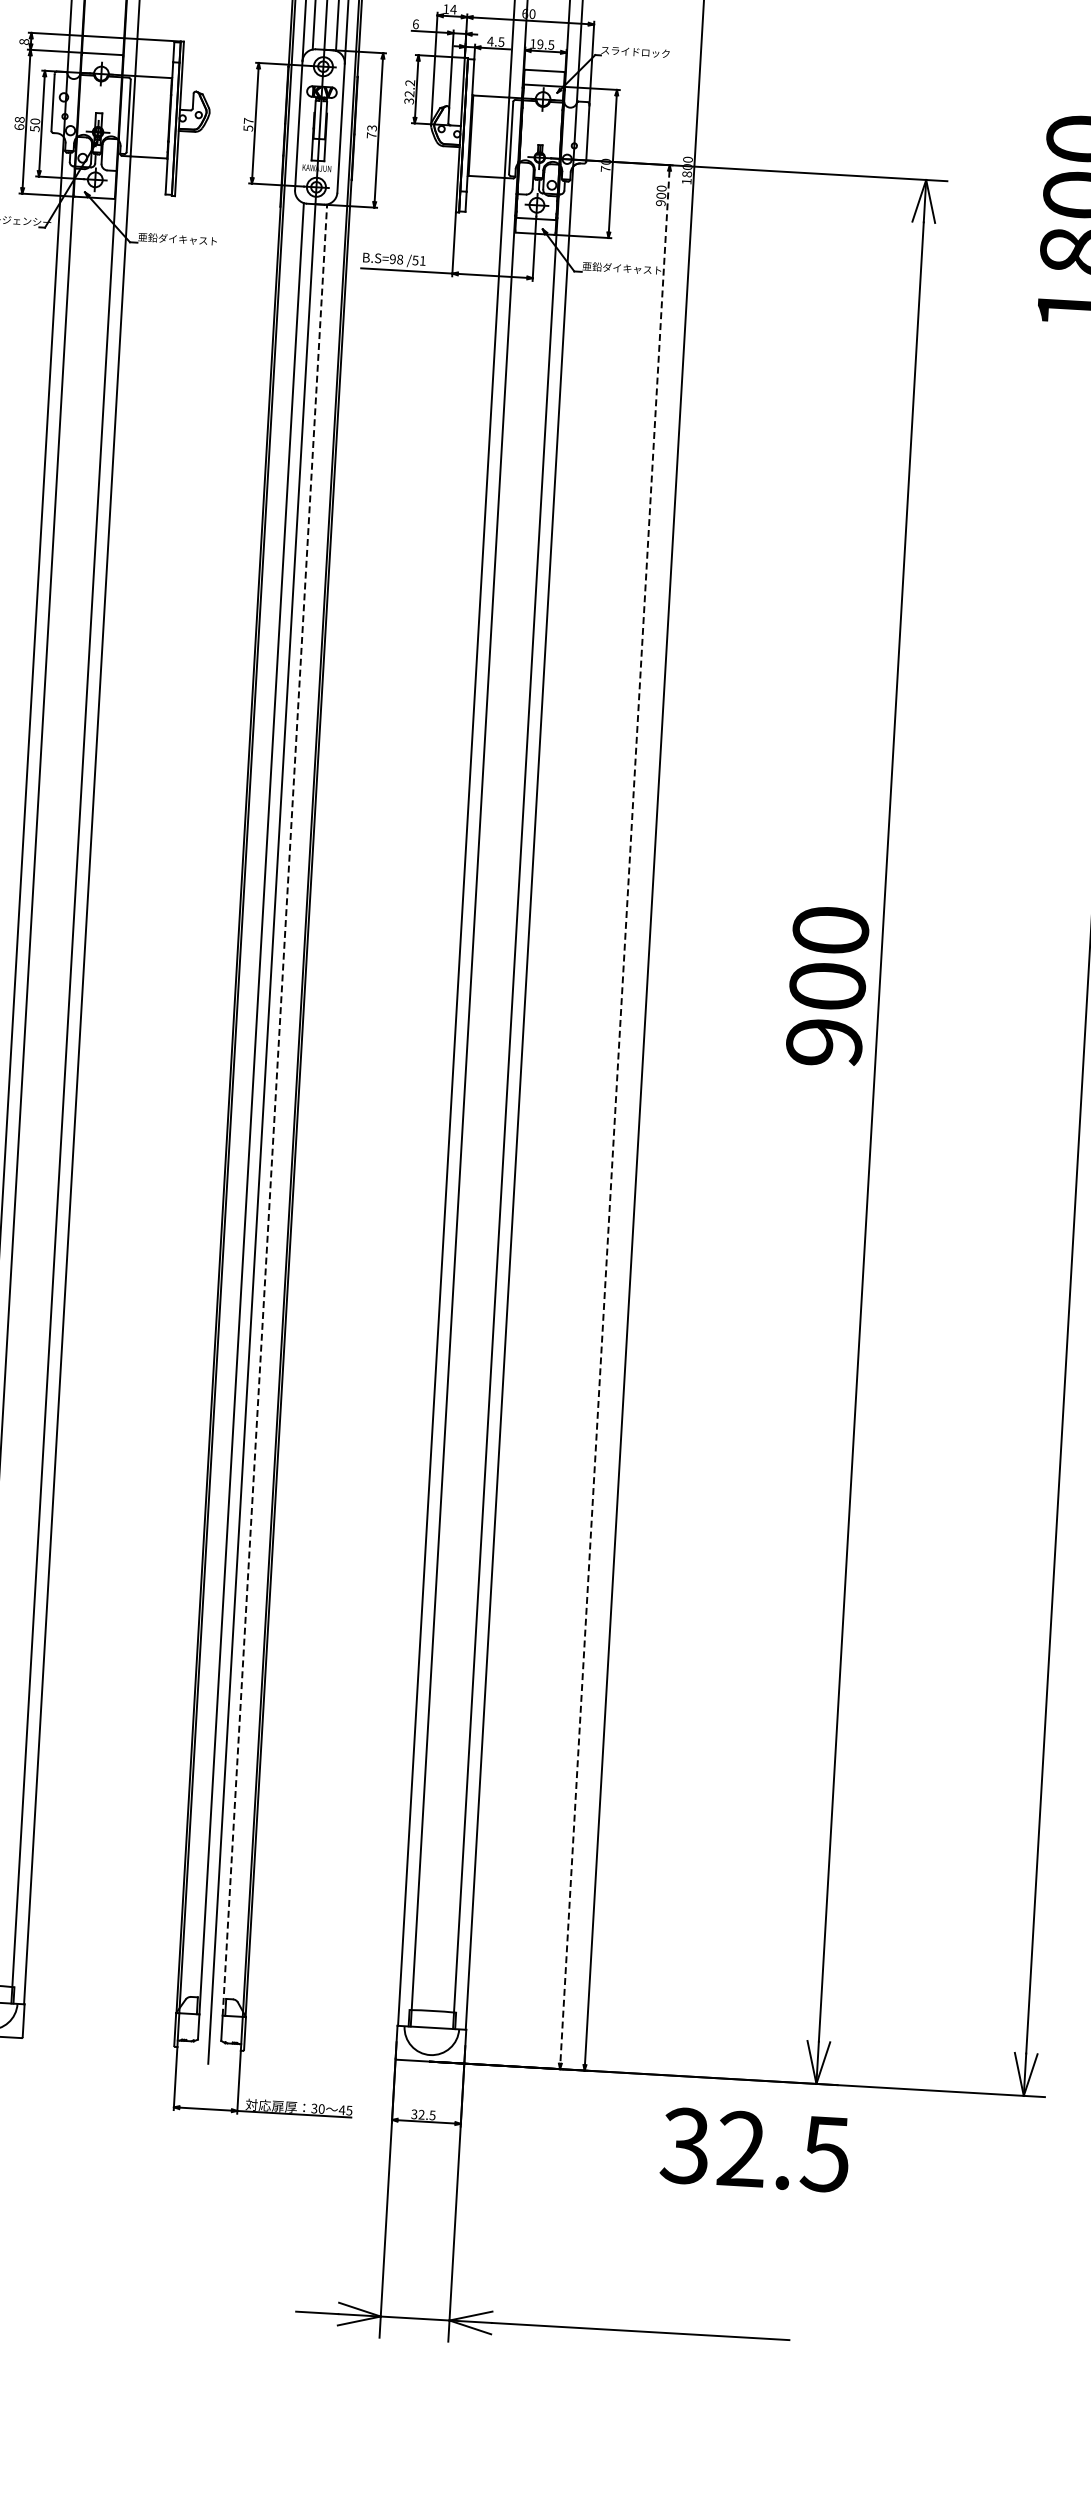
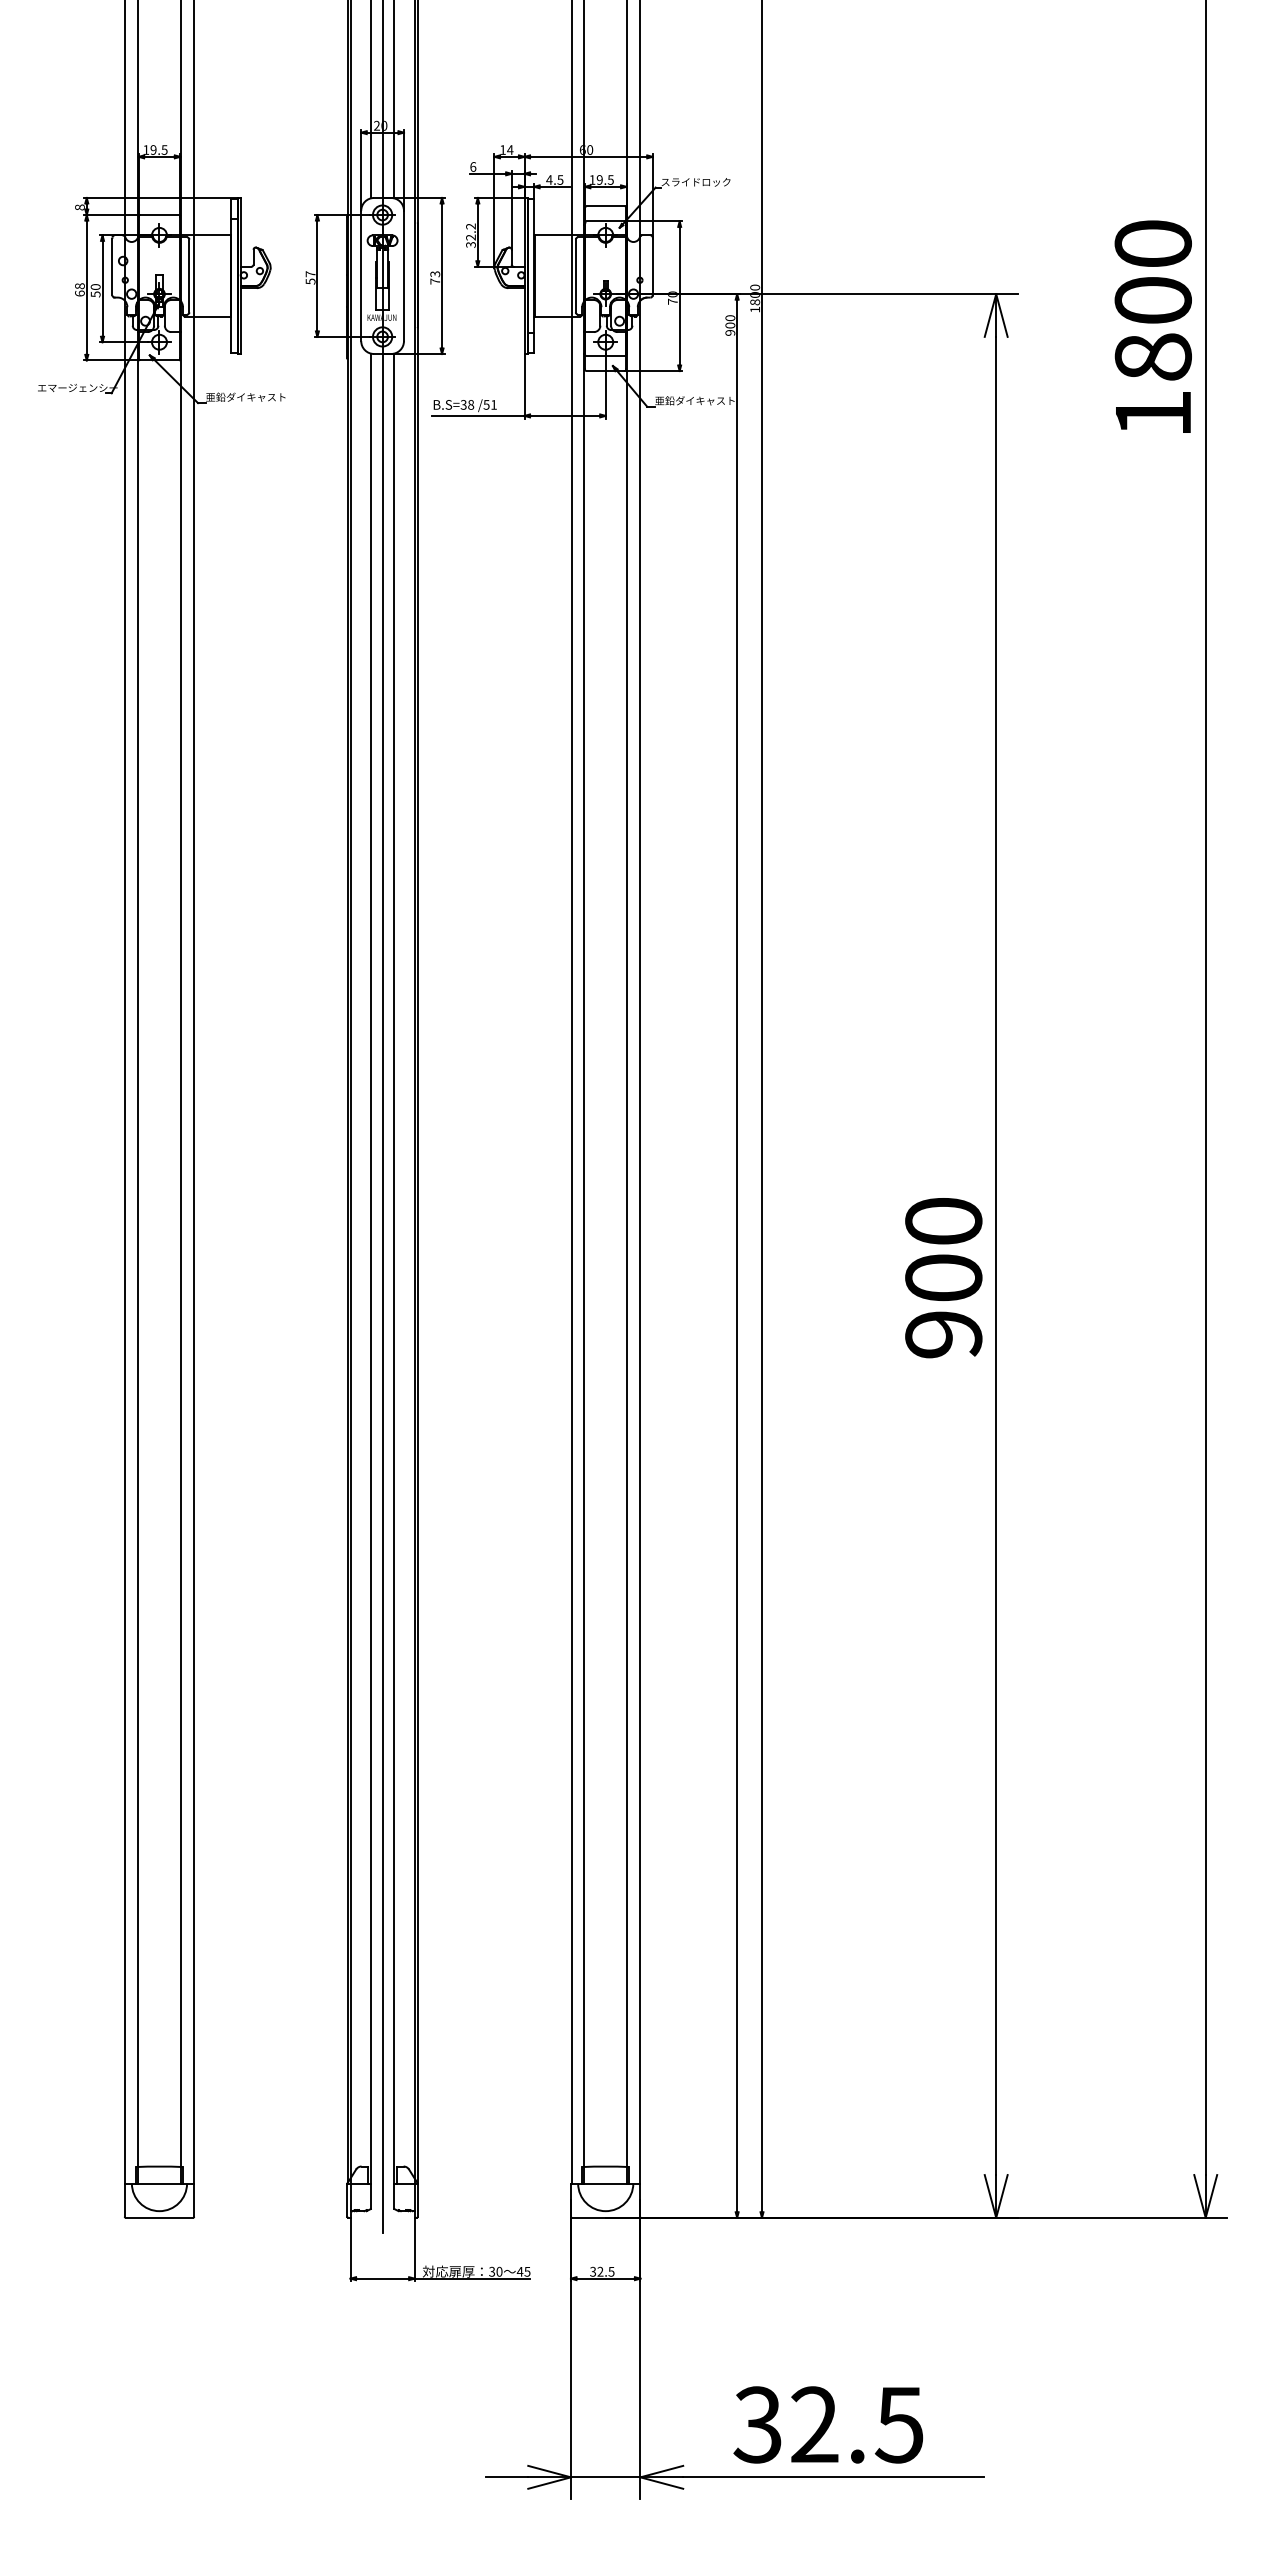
text: (392, 258) -> (463, 404), B.S=98 -> B.S=38
text: (827, 986) -> (943, 1278), moved
line: (275, 1110) -> (394, 1268), dashed -> solid
line: (615, 1117) -> (737, 1256), dashed -> solid
text: (754, 2149) -> (827, 2424), moved

